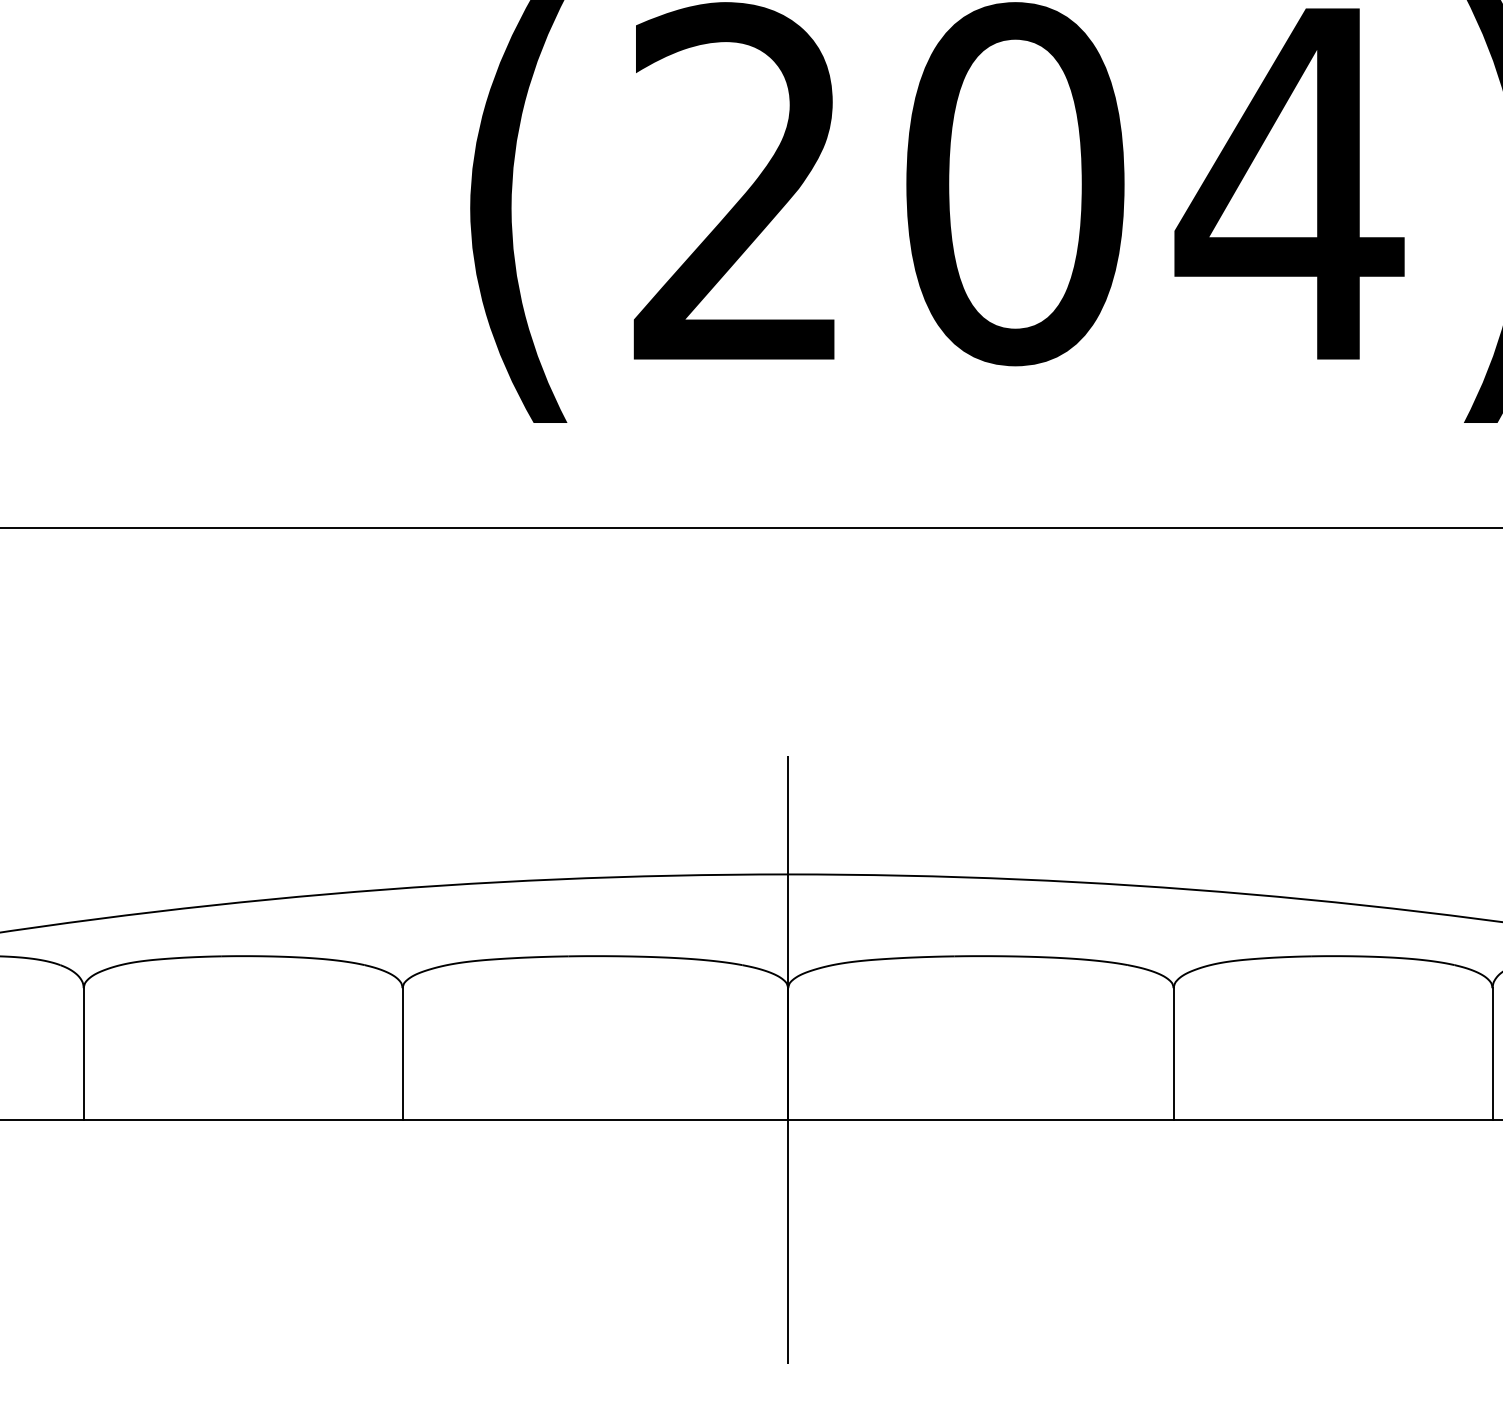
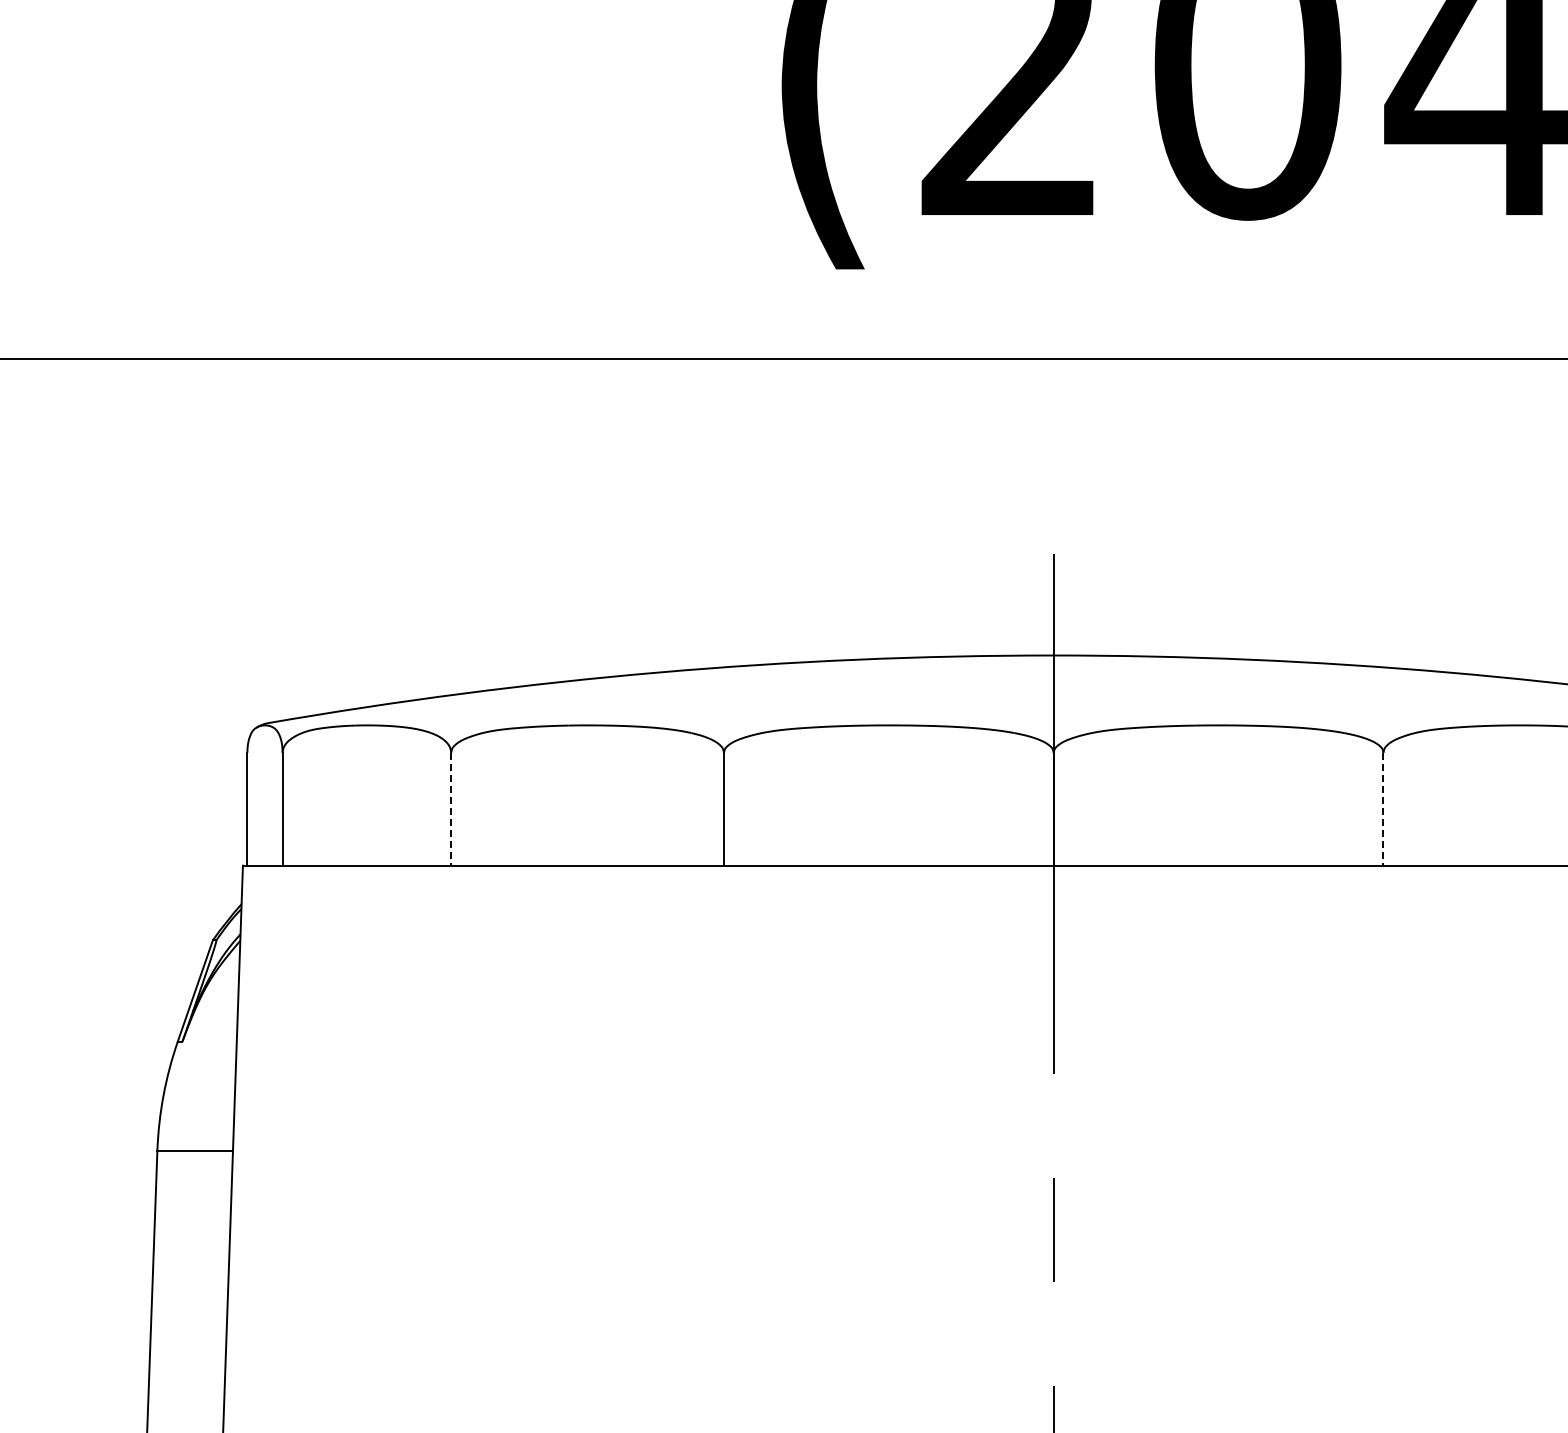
line: (84, 1054) -> (451, 809), solid -> dashed
line: (1173, 1054) -> (1383, 809), solid -> dashed

